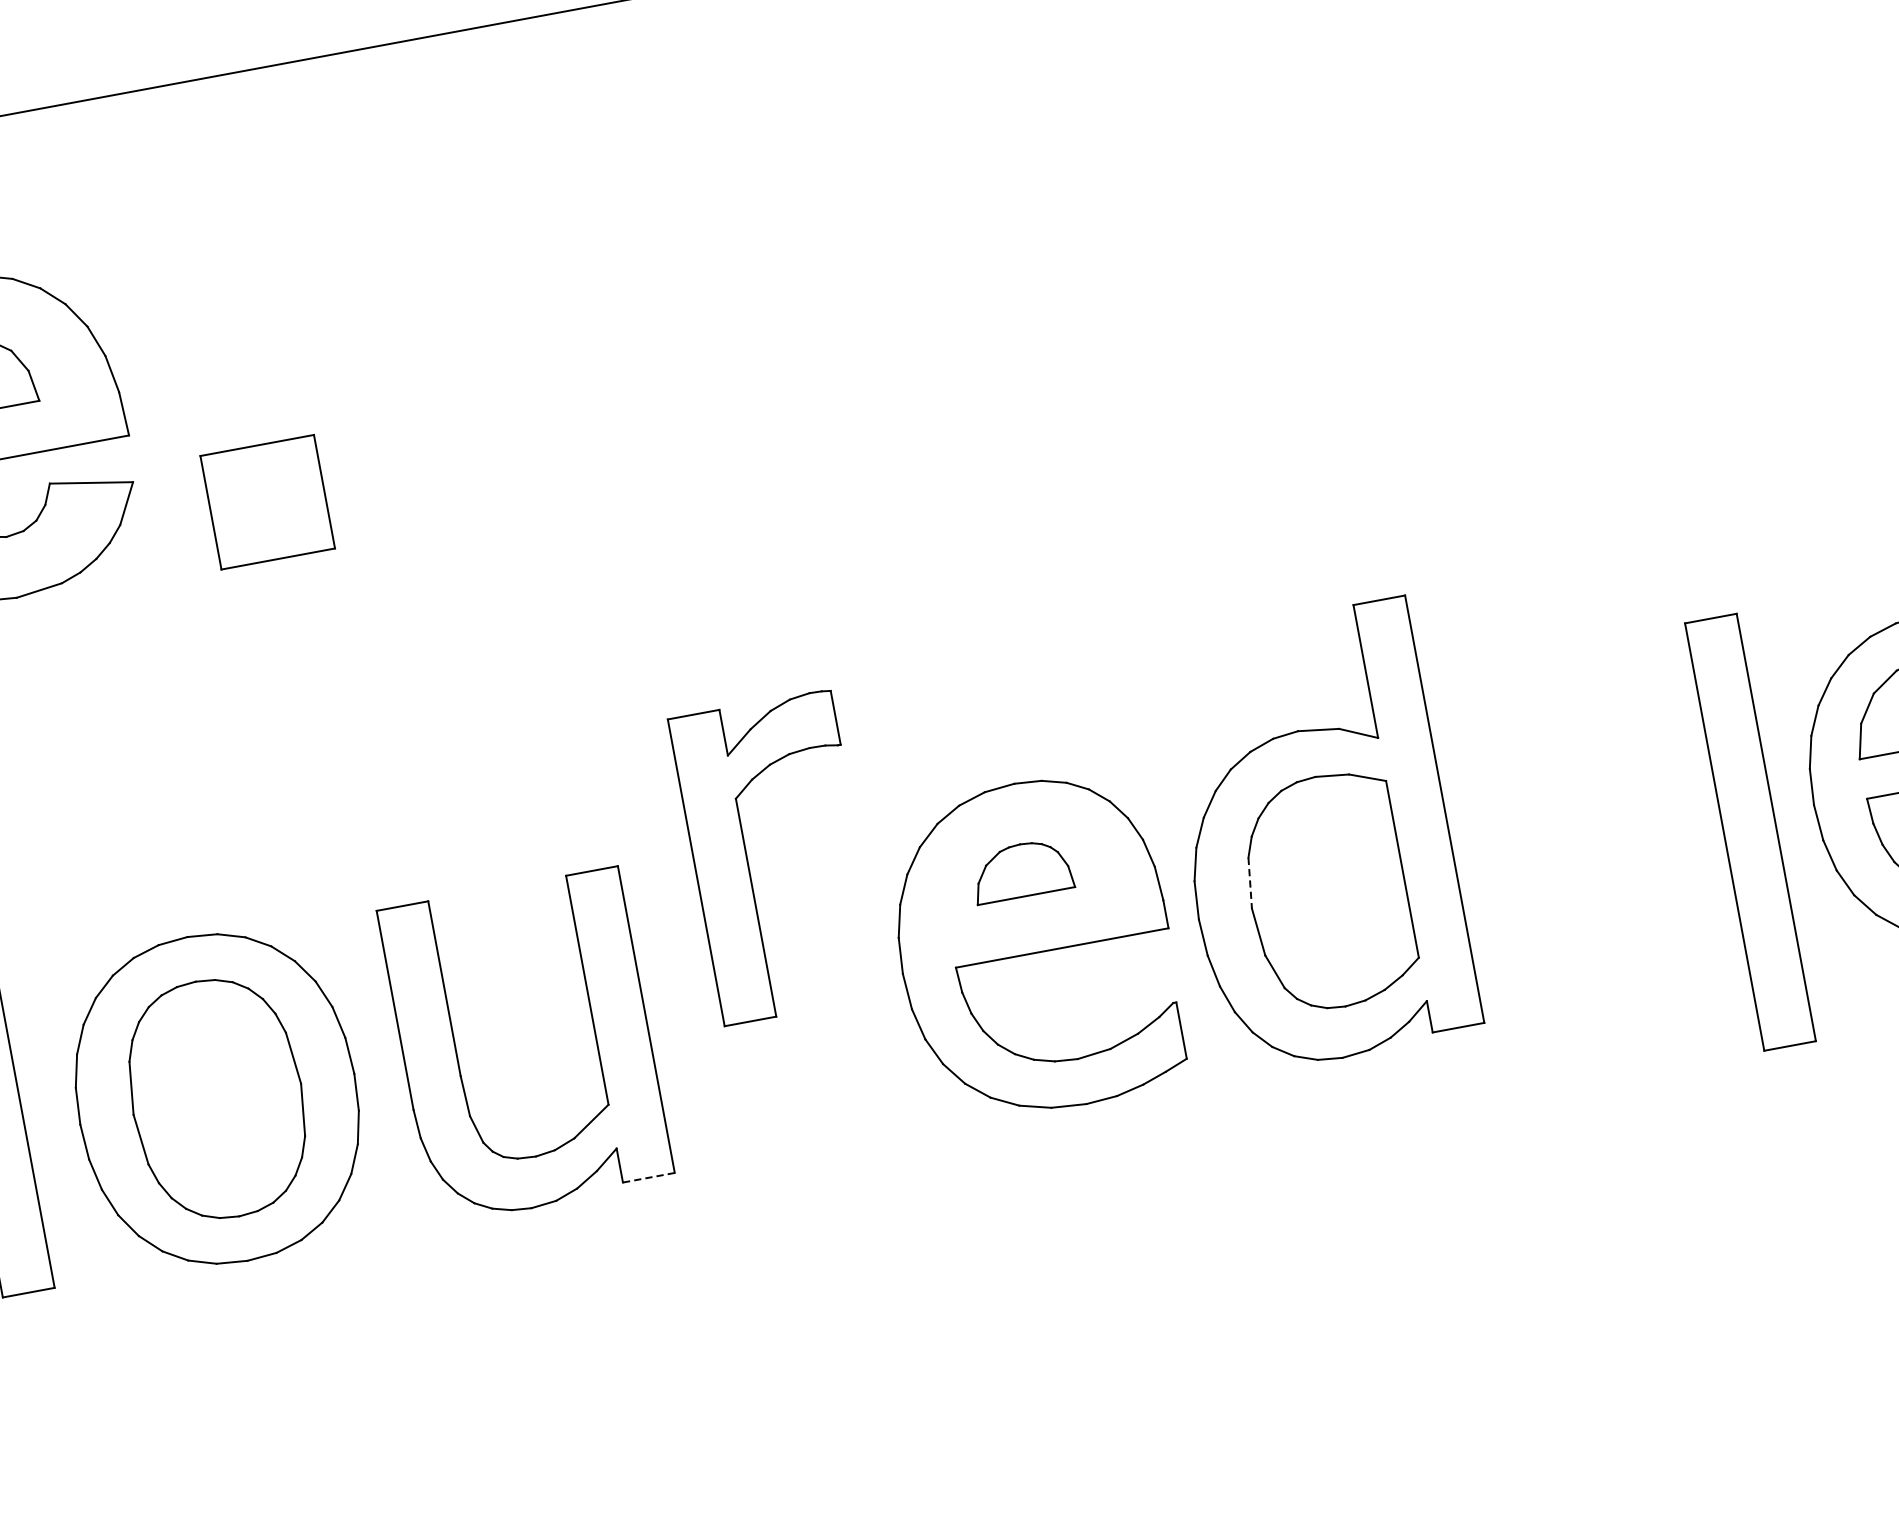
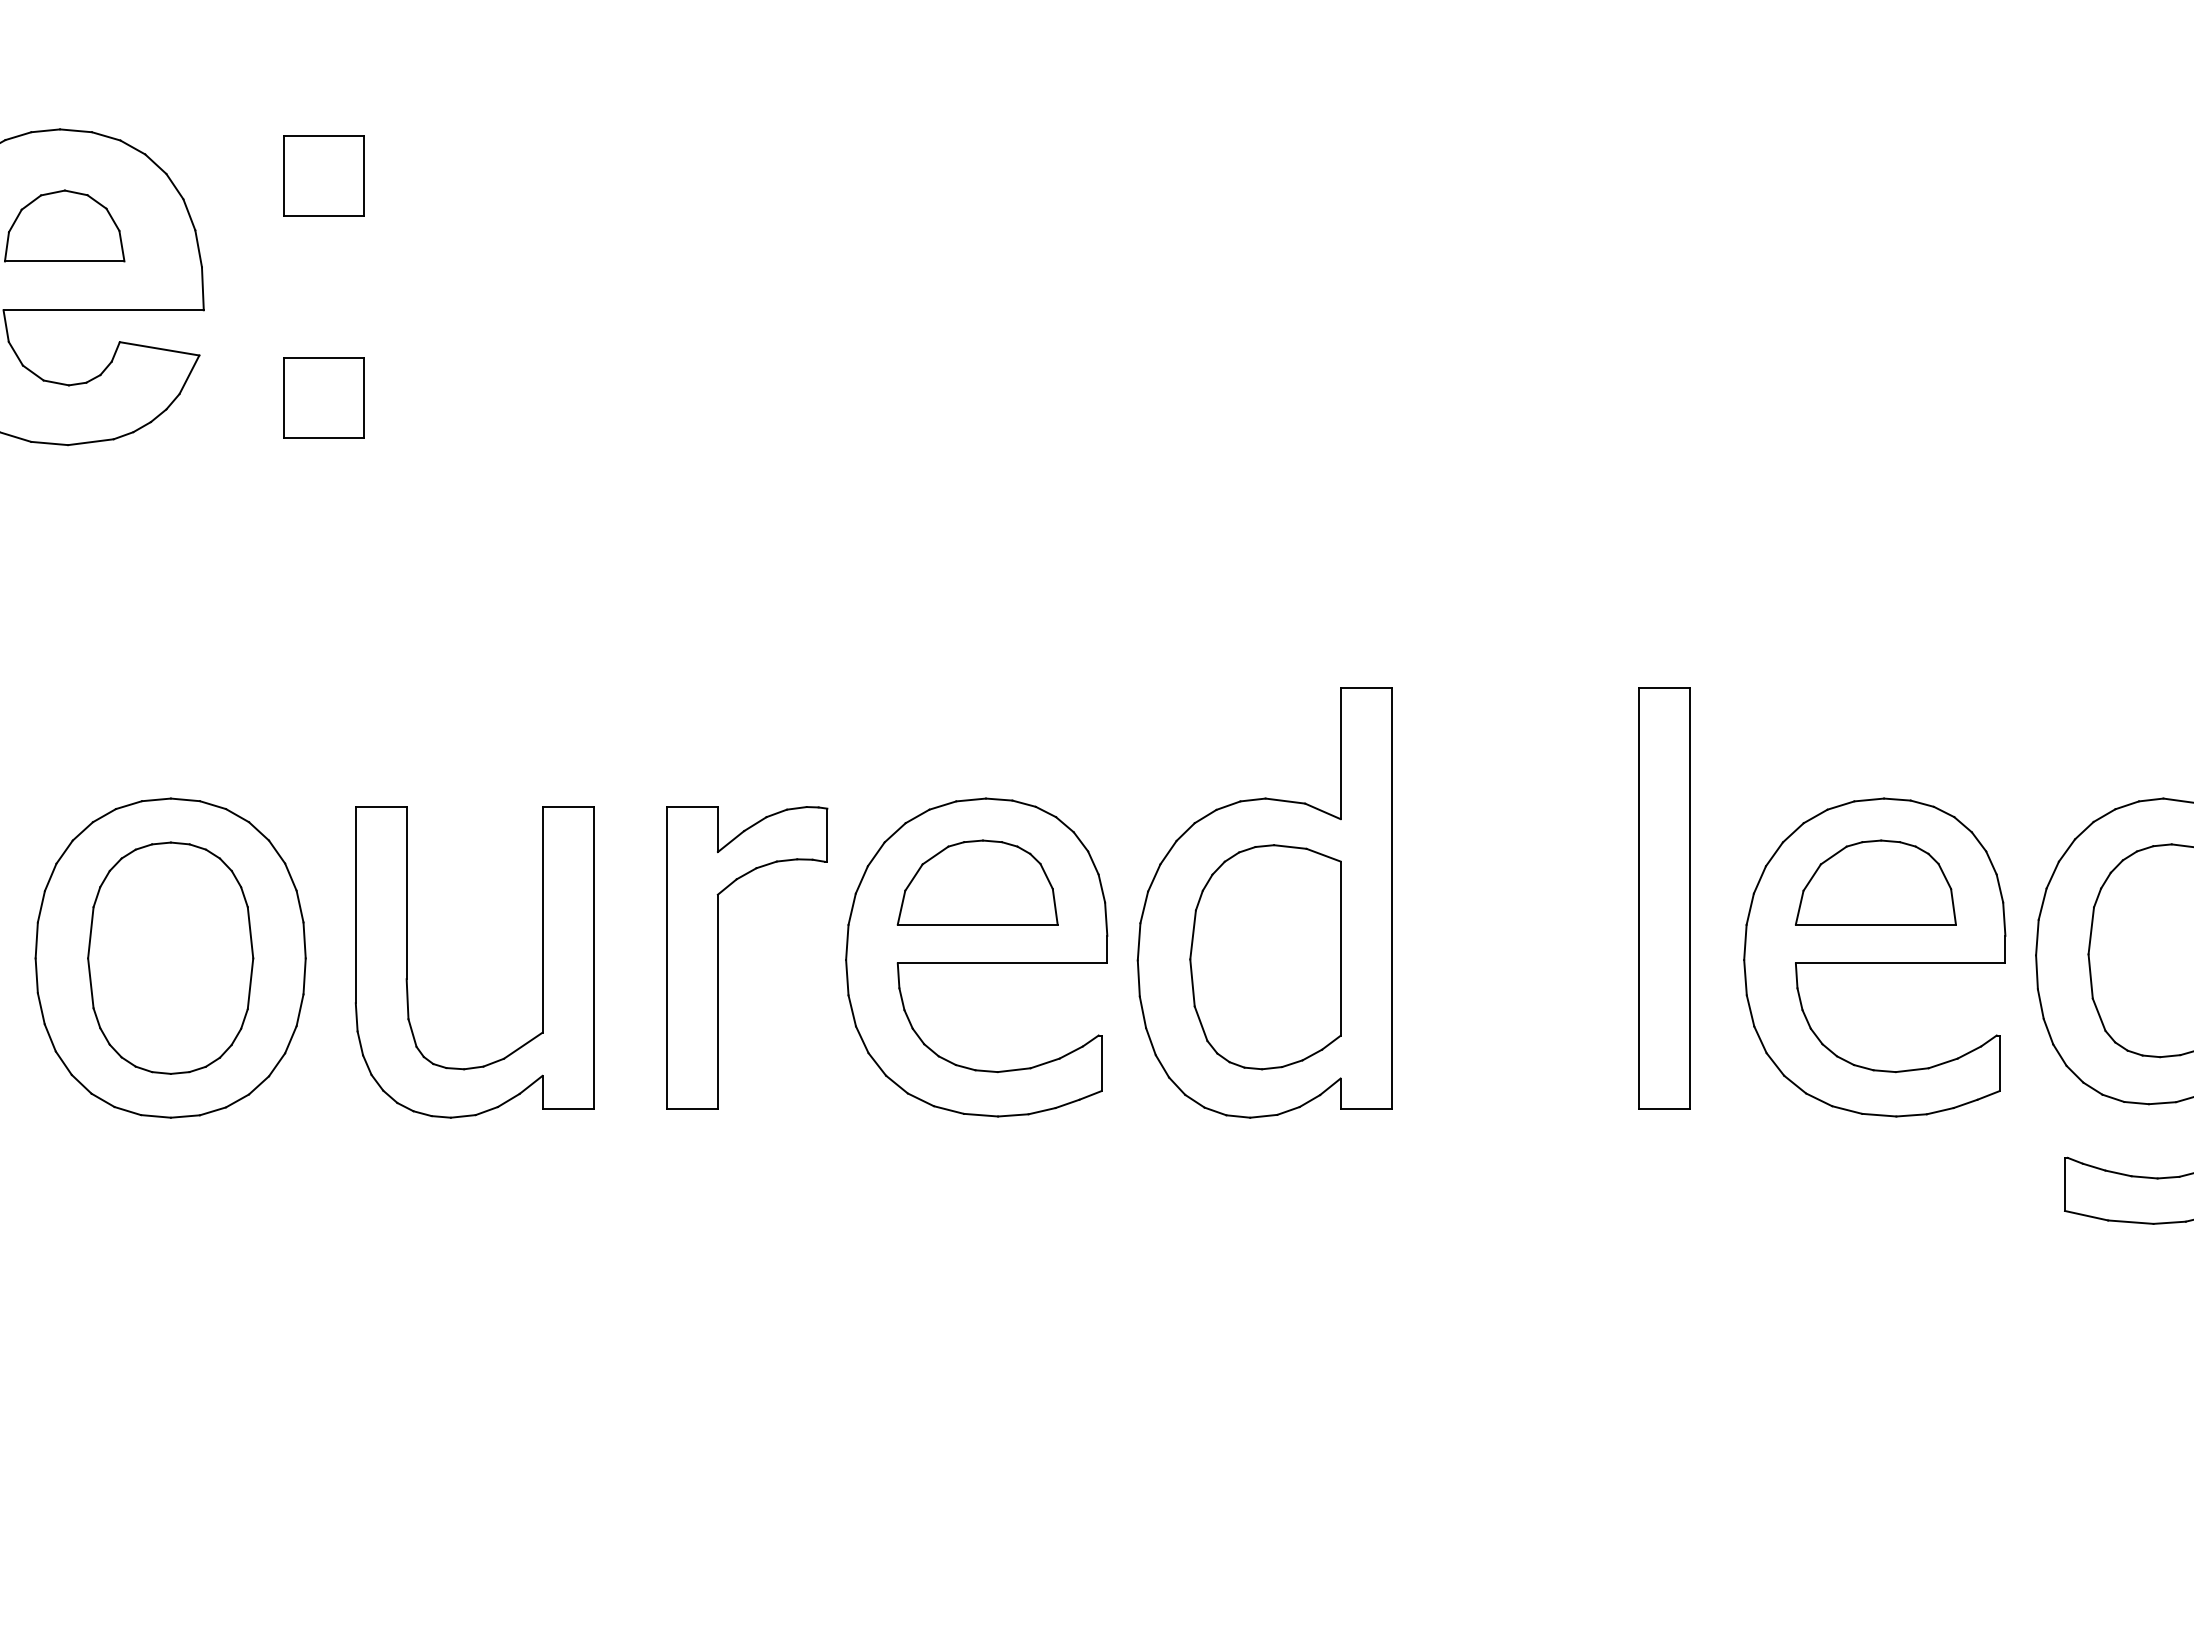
part: (225, 276) -> (323, 175), added
part: (266, 501) -> (323, 397), size x0.71
part: (1750, 832) -> (1664, 898), moved
part: (748, 862) -> (718, 957), moved
part: (1021, 870) -> (977, 882), size x1.67
line: (1250, 882) -> (1193, 934), dashed -> solid
line: (649, 1177) -> (568, 1109), dashed -> solid

